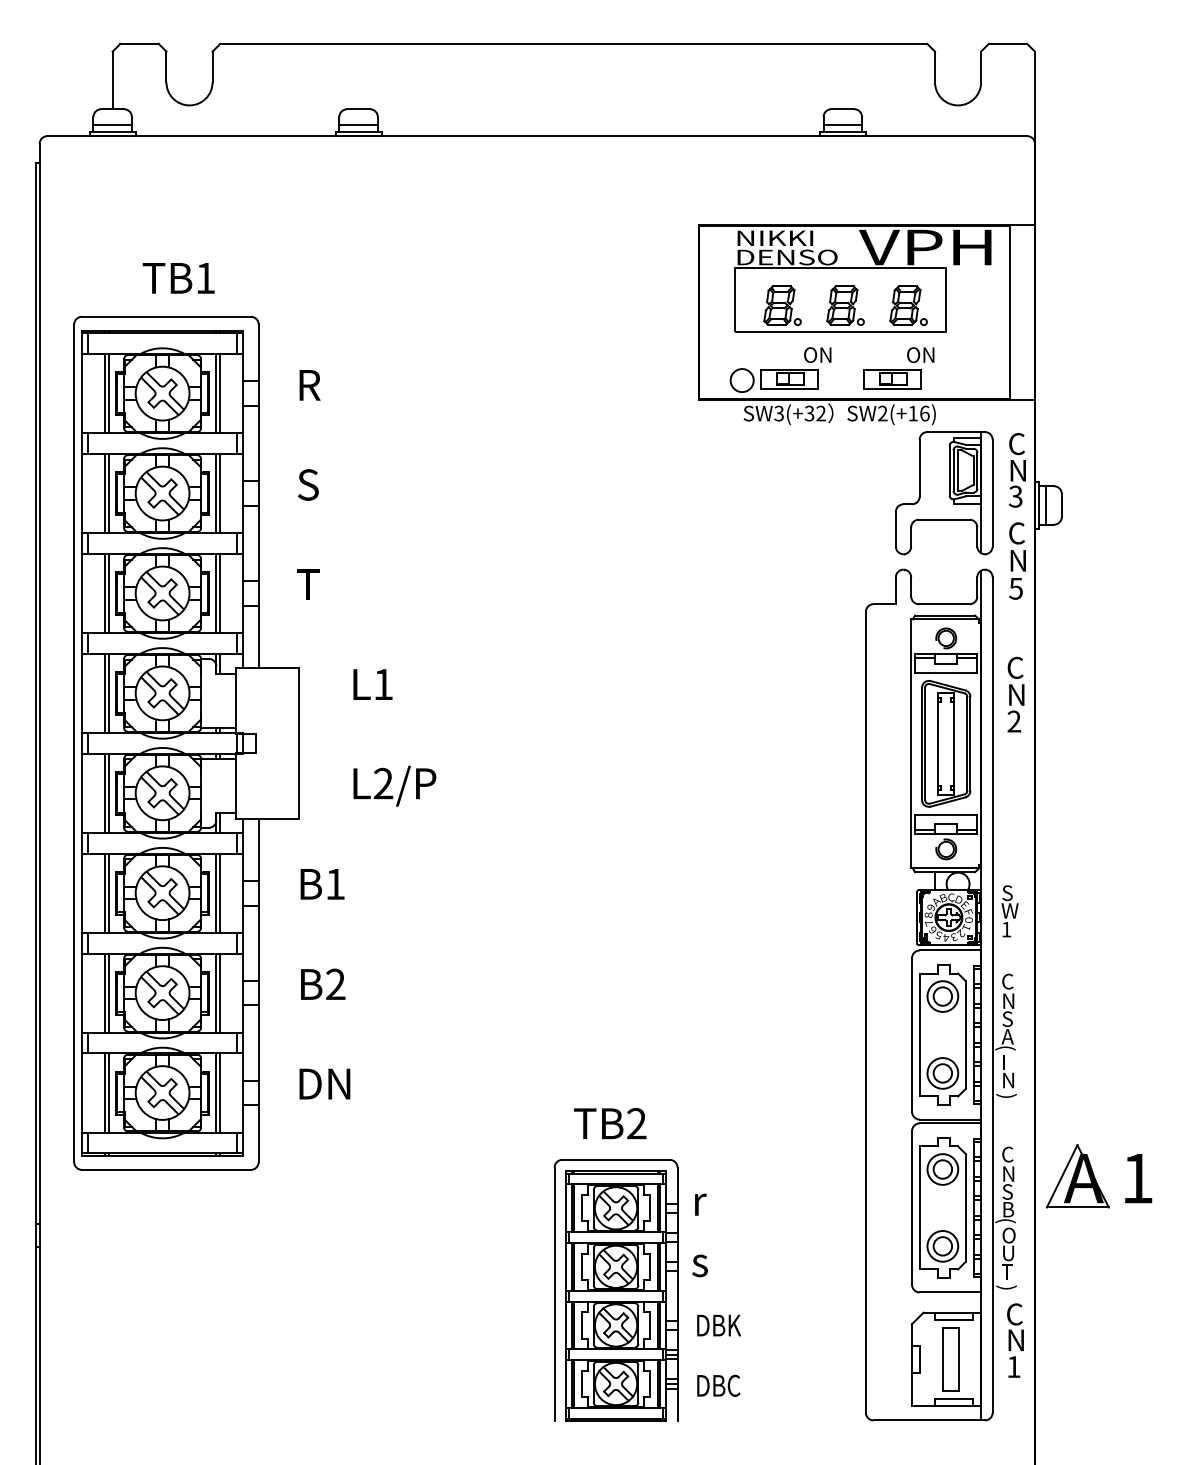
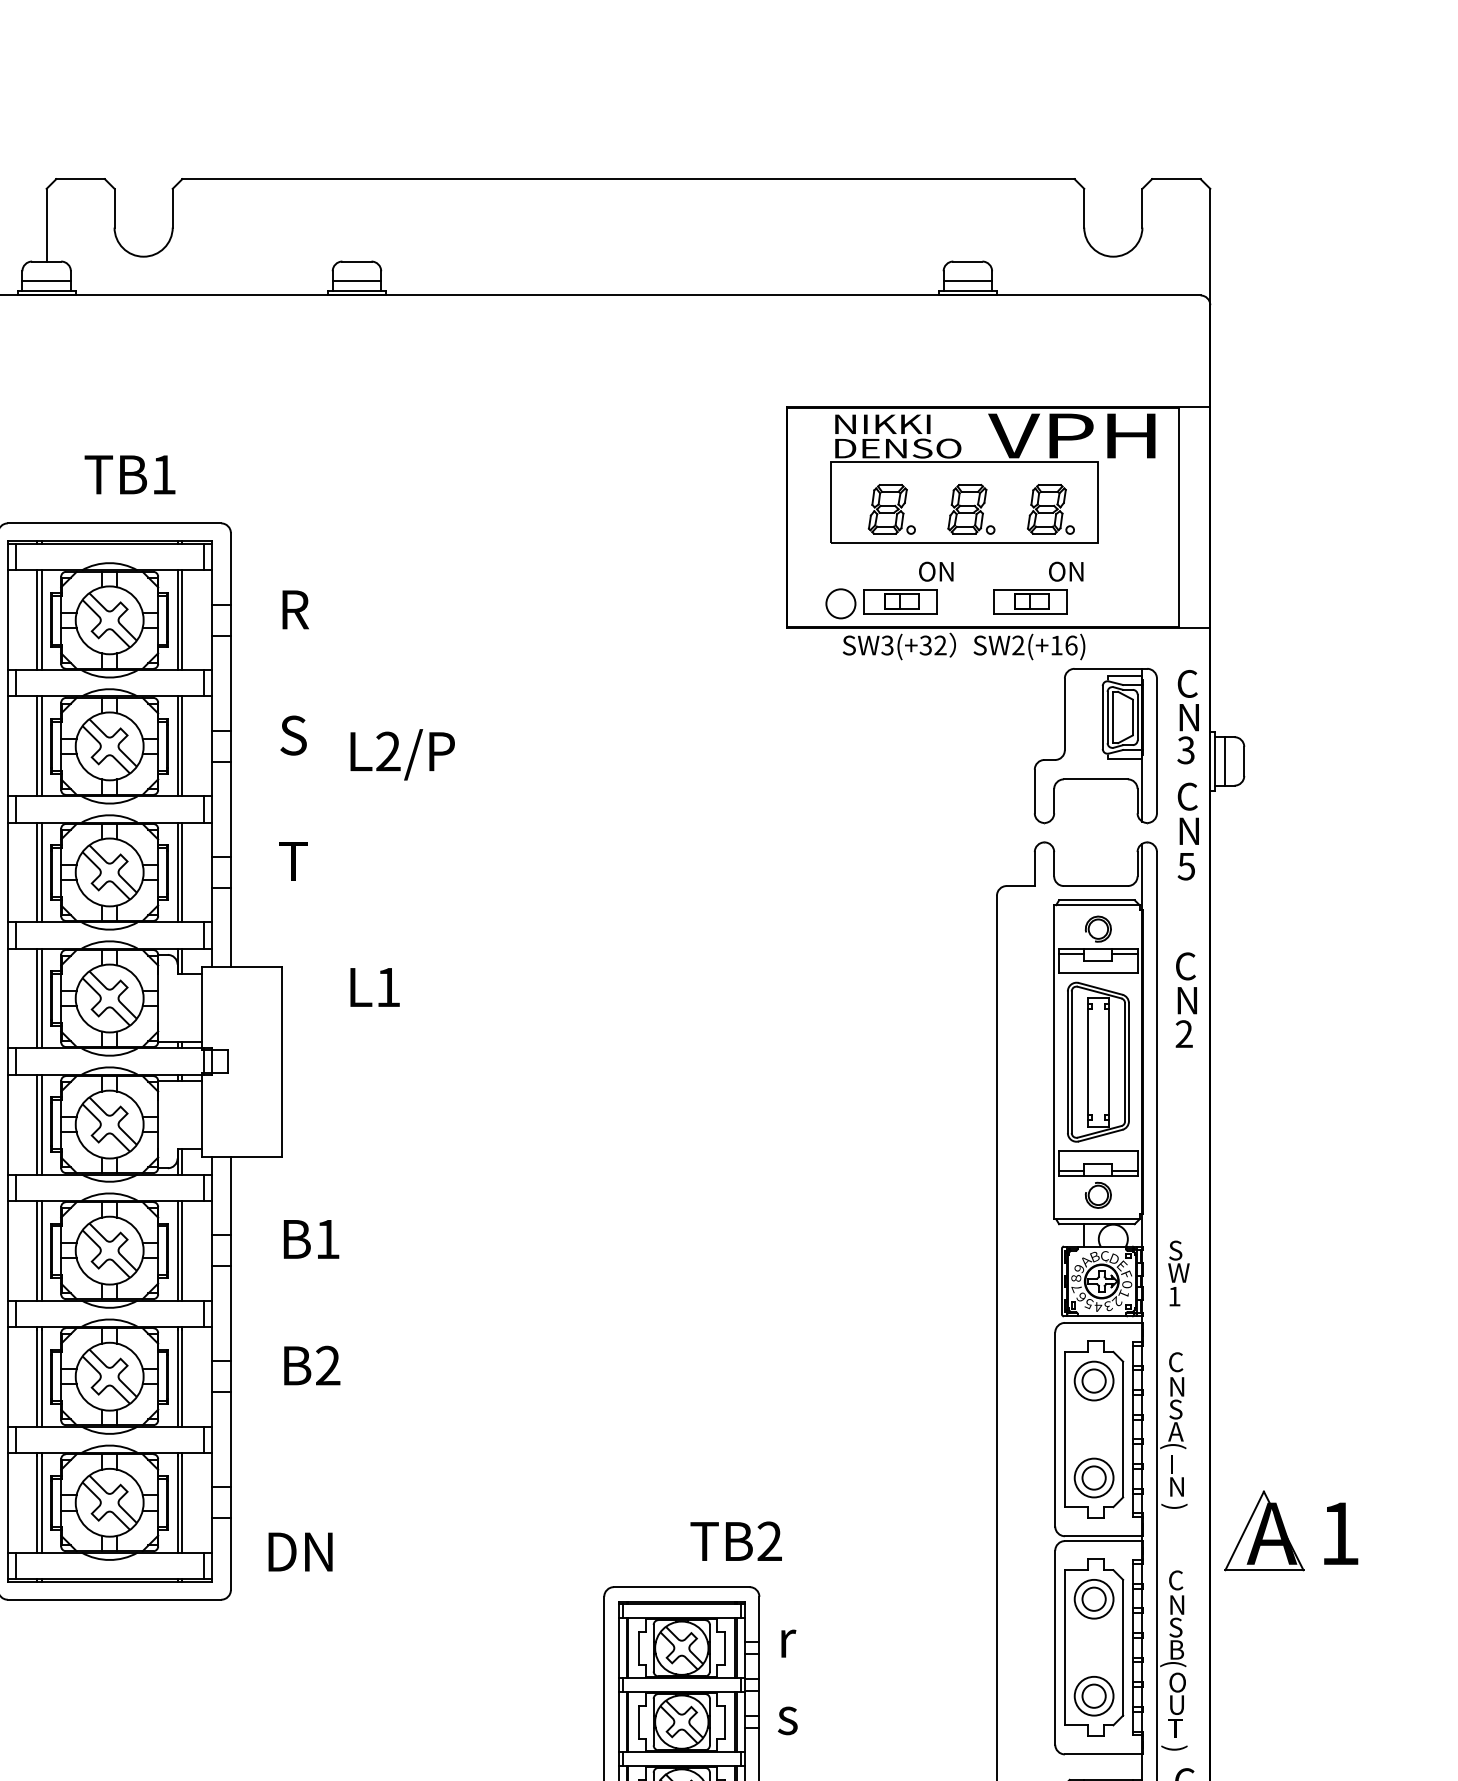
text: (394, 785) -> (402, 753), moved
text: (324, 1083) -> (300, 1551), moved
text: (610, 1123) -> (736, 1541), moved
part: (1098, 1176) -> (1290, 1531), moved

